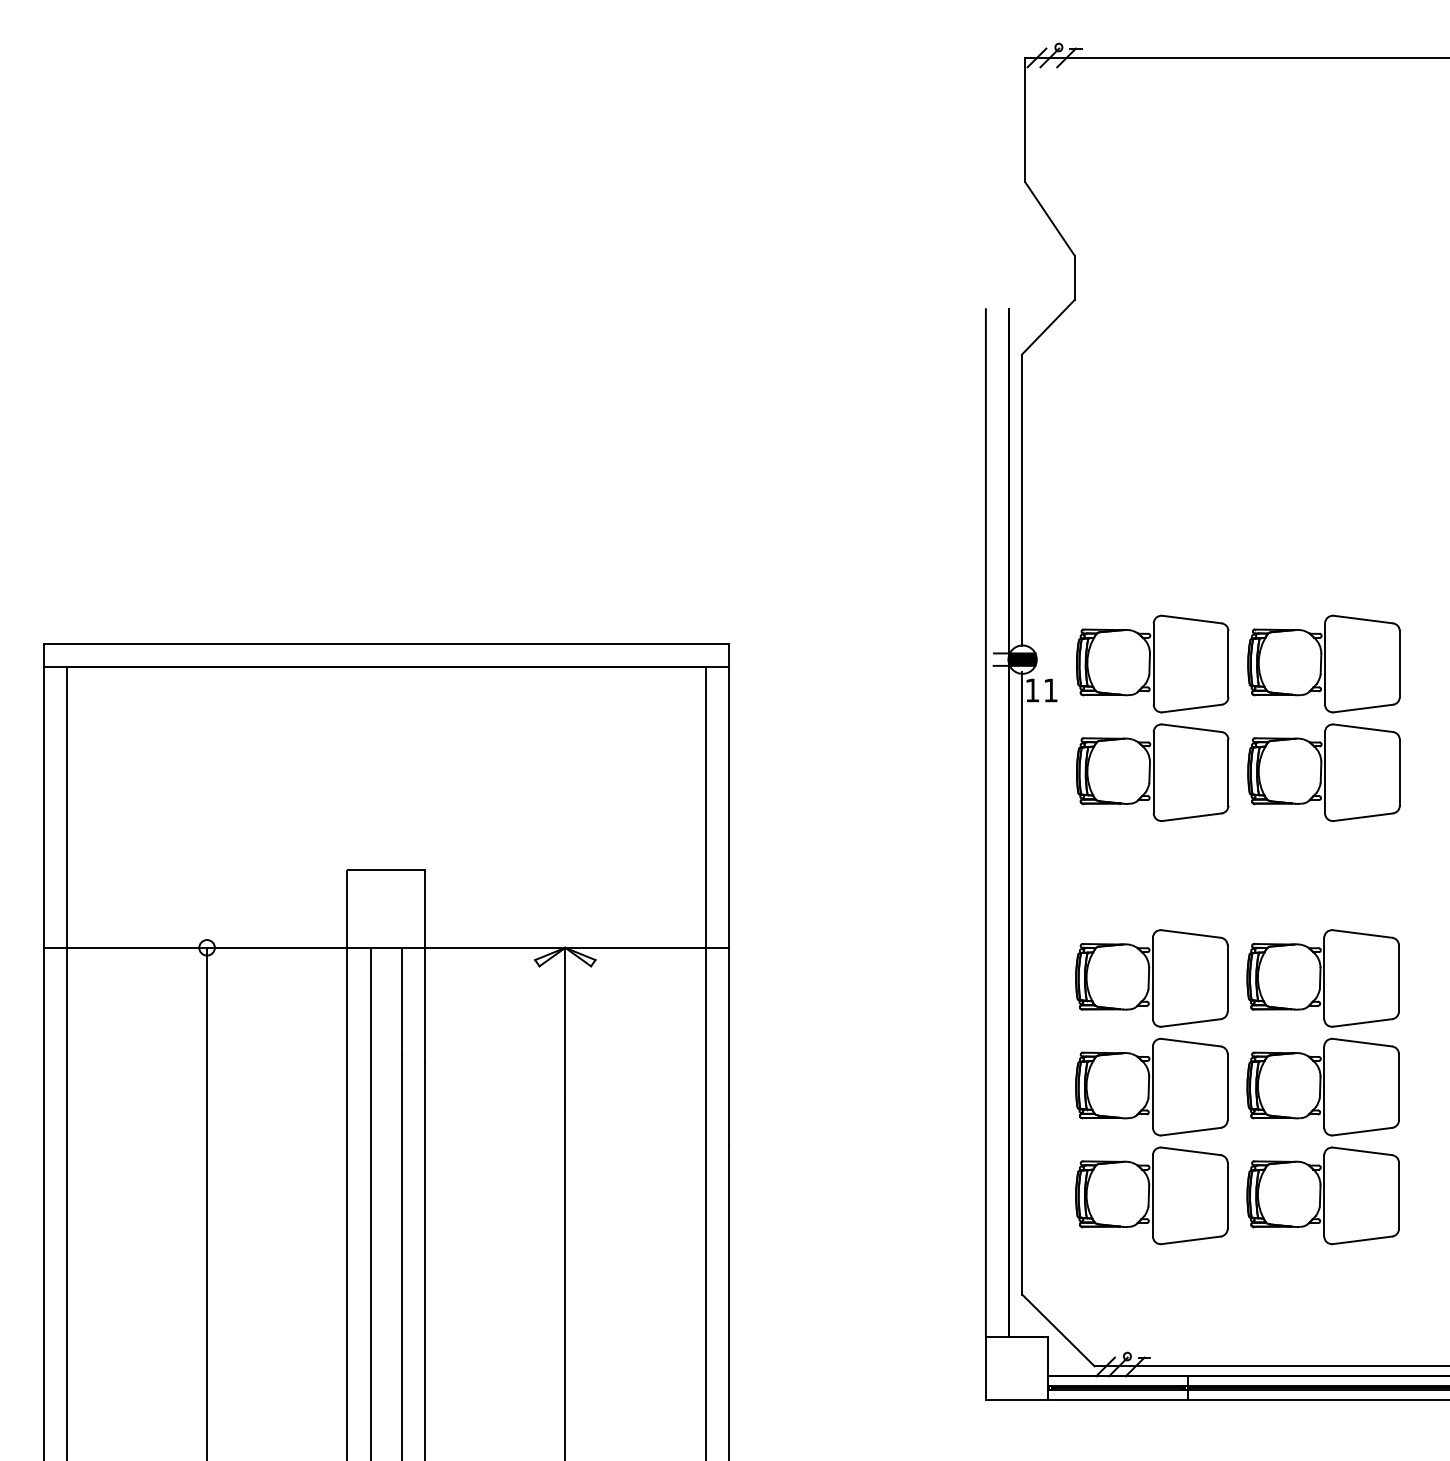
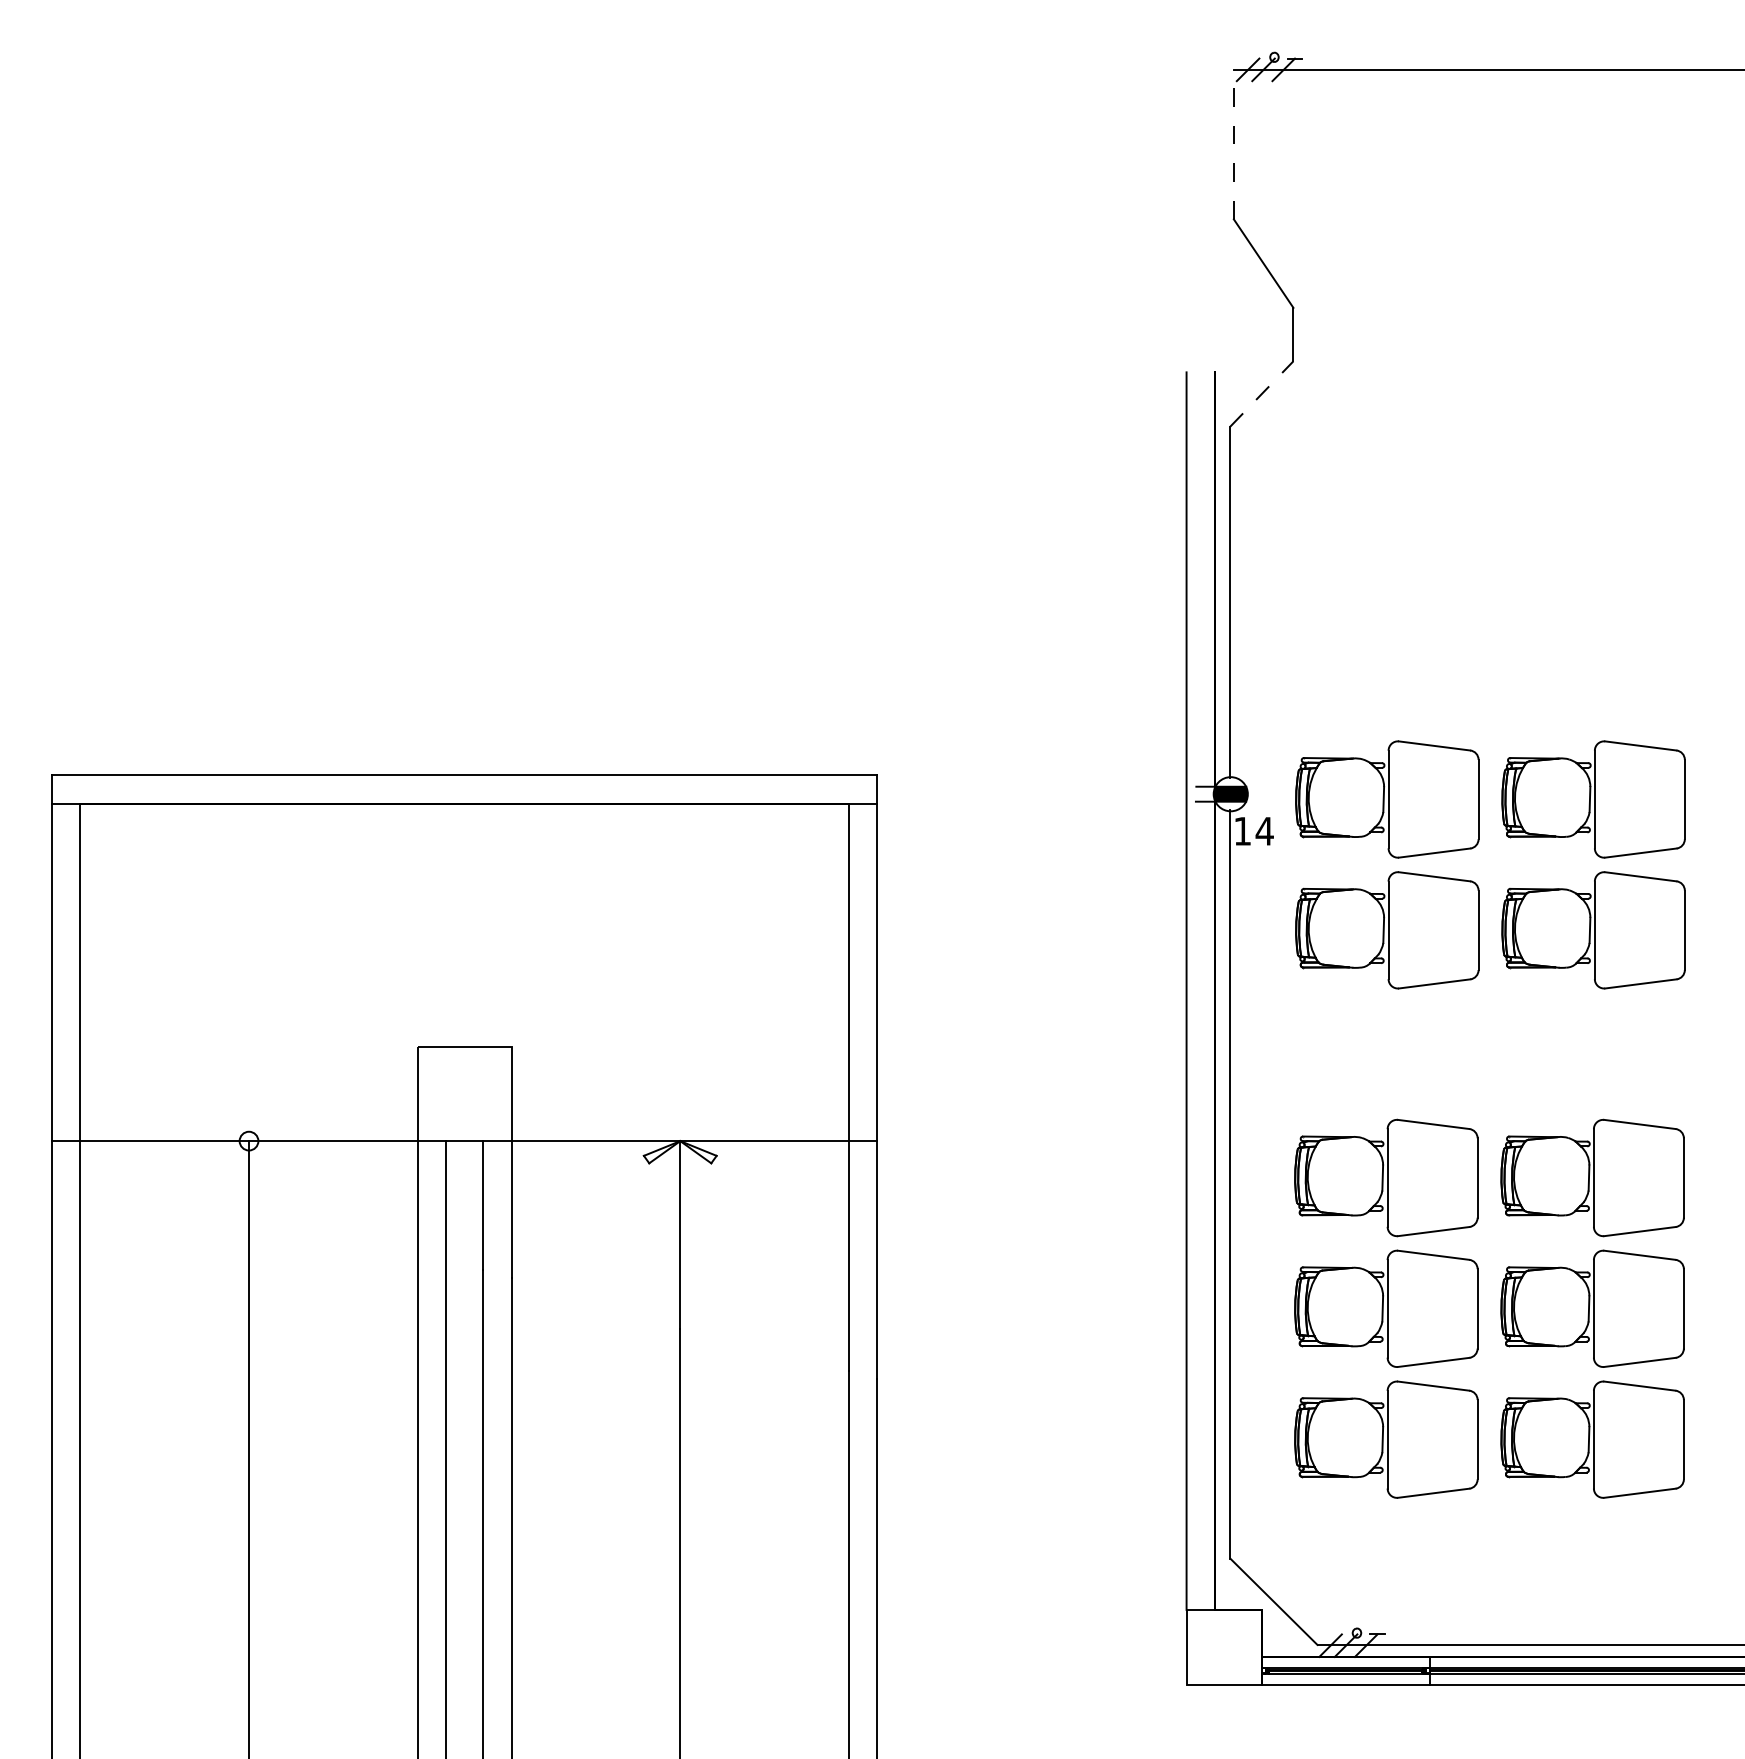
line: (1024, 119) -> (1233, 144), solid -> dashed
line: (1048, 327) -> (1261, 394), solid -> dashed
text: (1050, 690) -> (1264, 831), 11 -> 14

